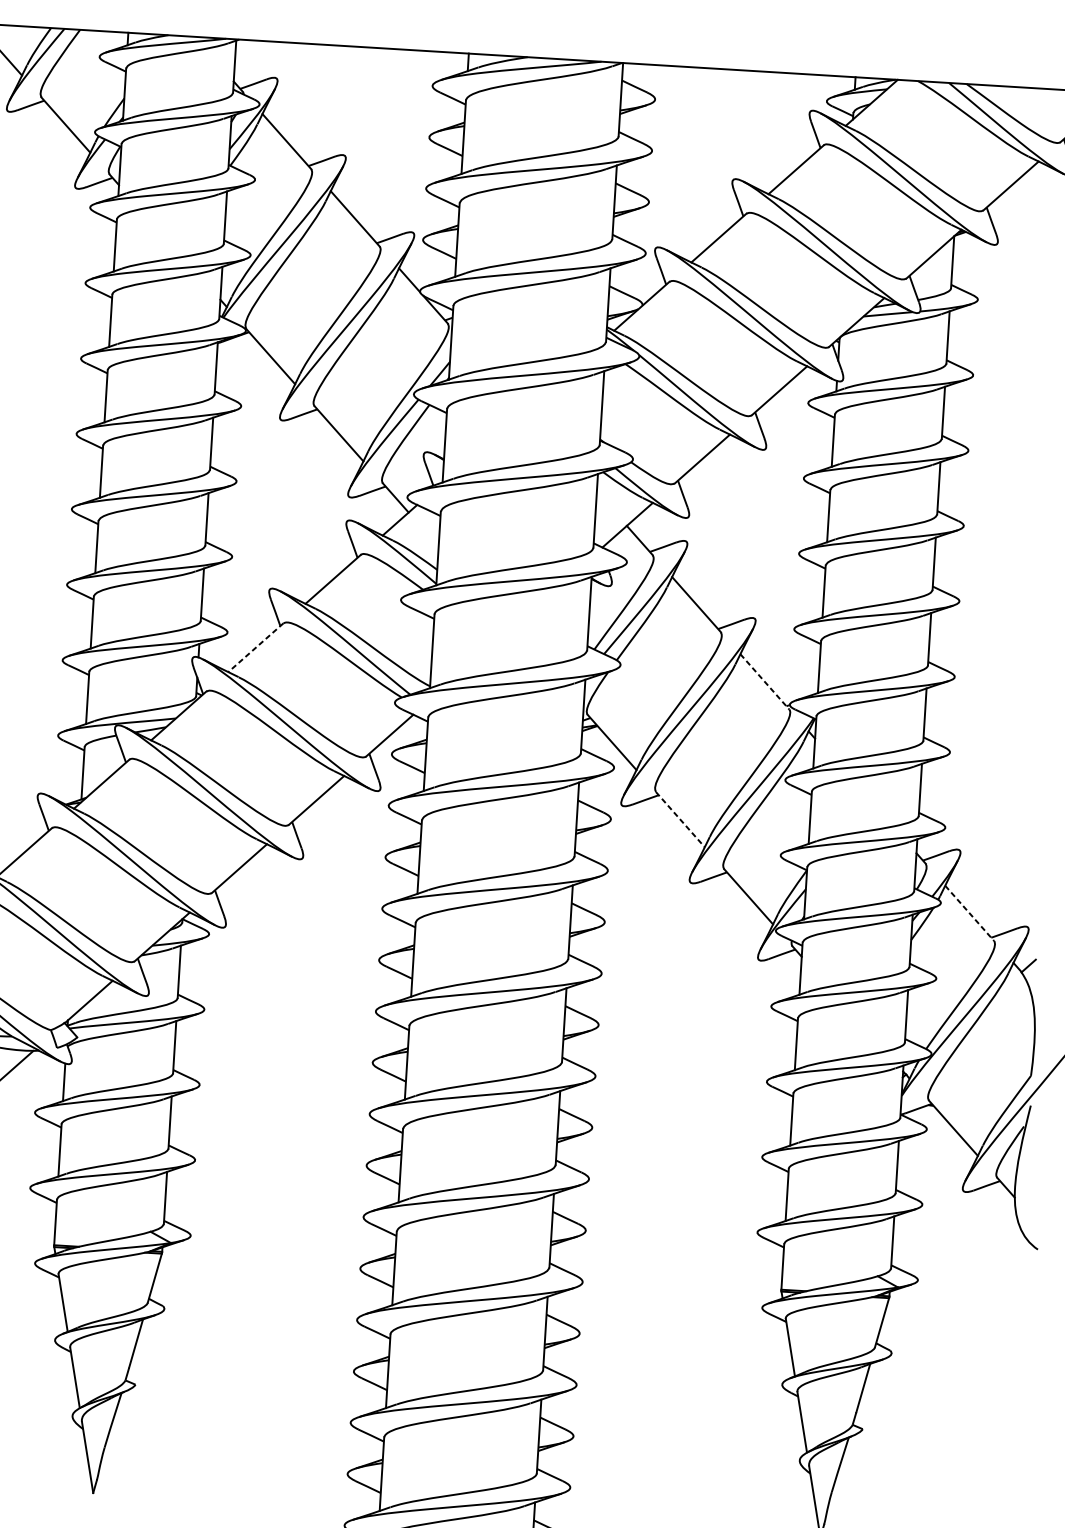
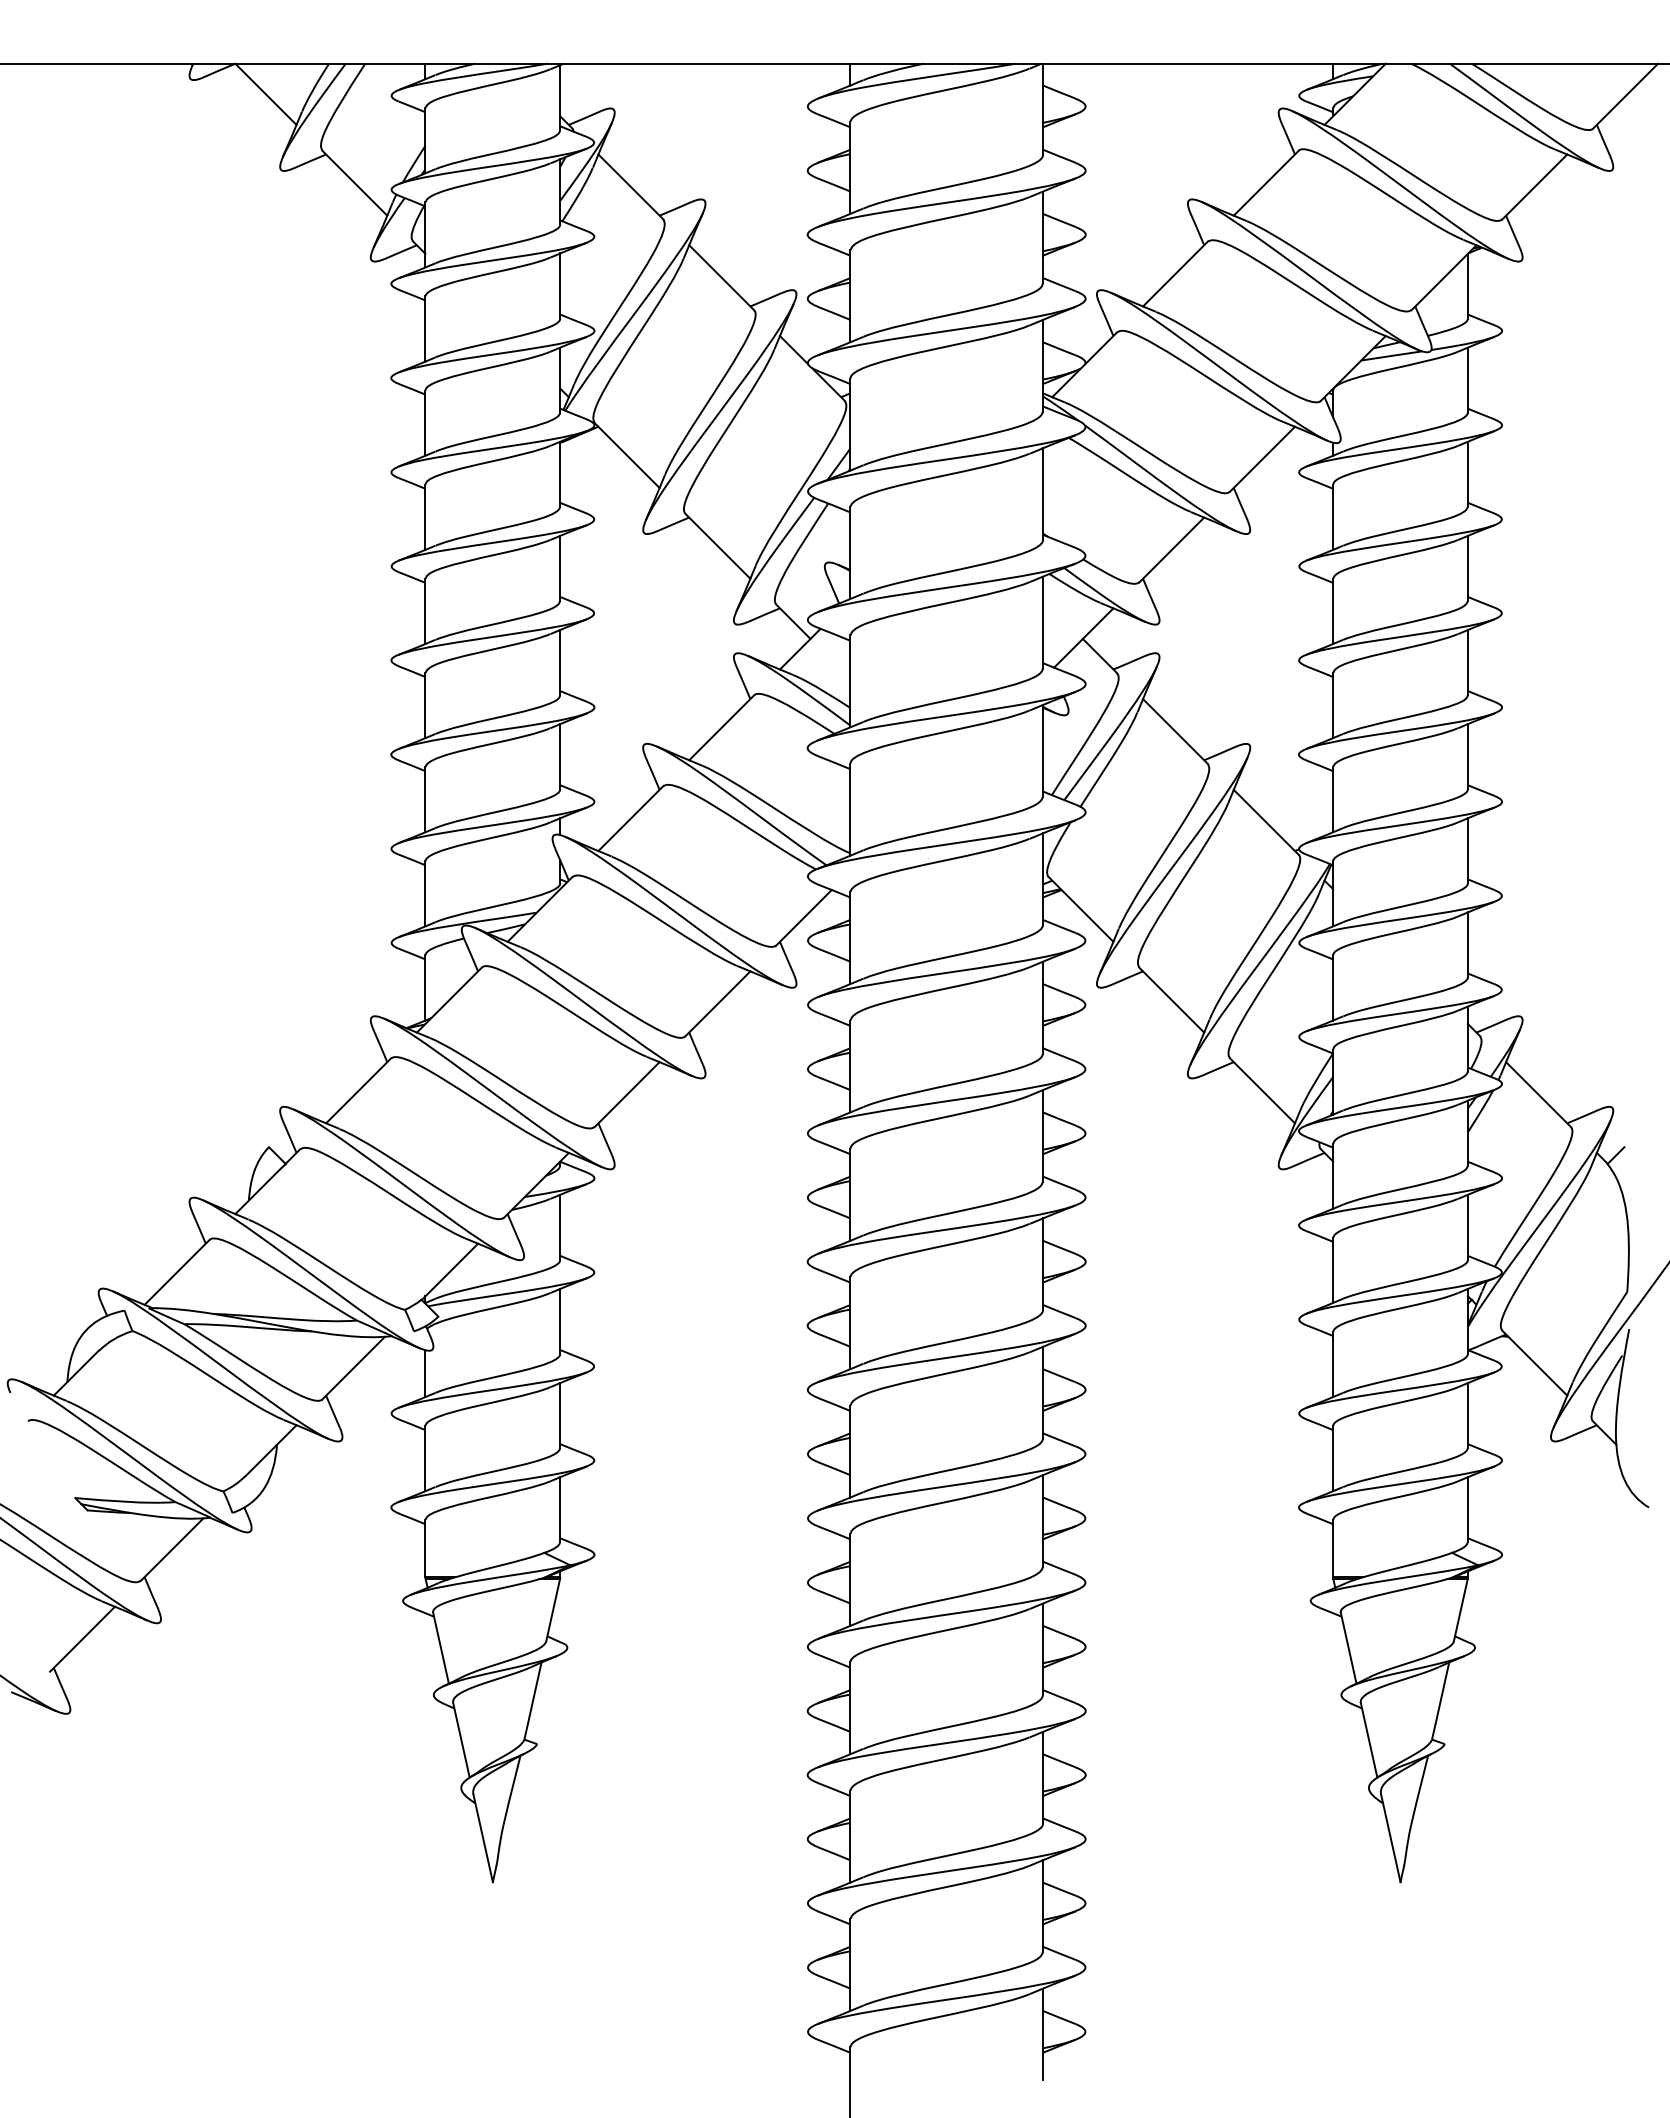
line: (255, 647) -> (630, 818), dashed -> solid
line: (765, 681) -> (1266, 822), dashed -> solid
line: (680, 819) -> (1171, 1000), dashed -> solid
line: (969, 913) -> (1538, 1094), dashed -> solid

